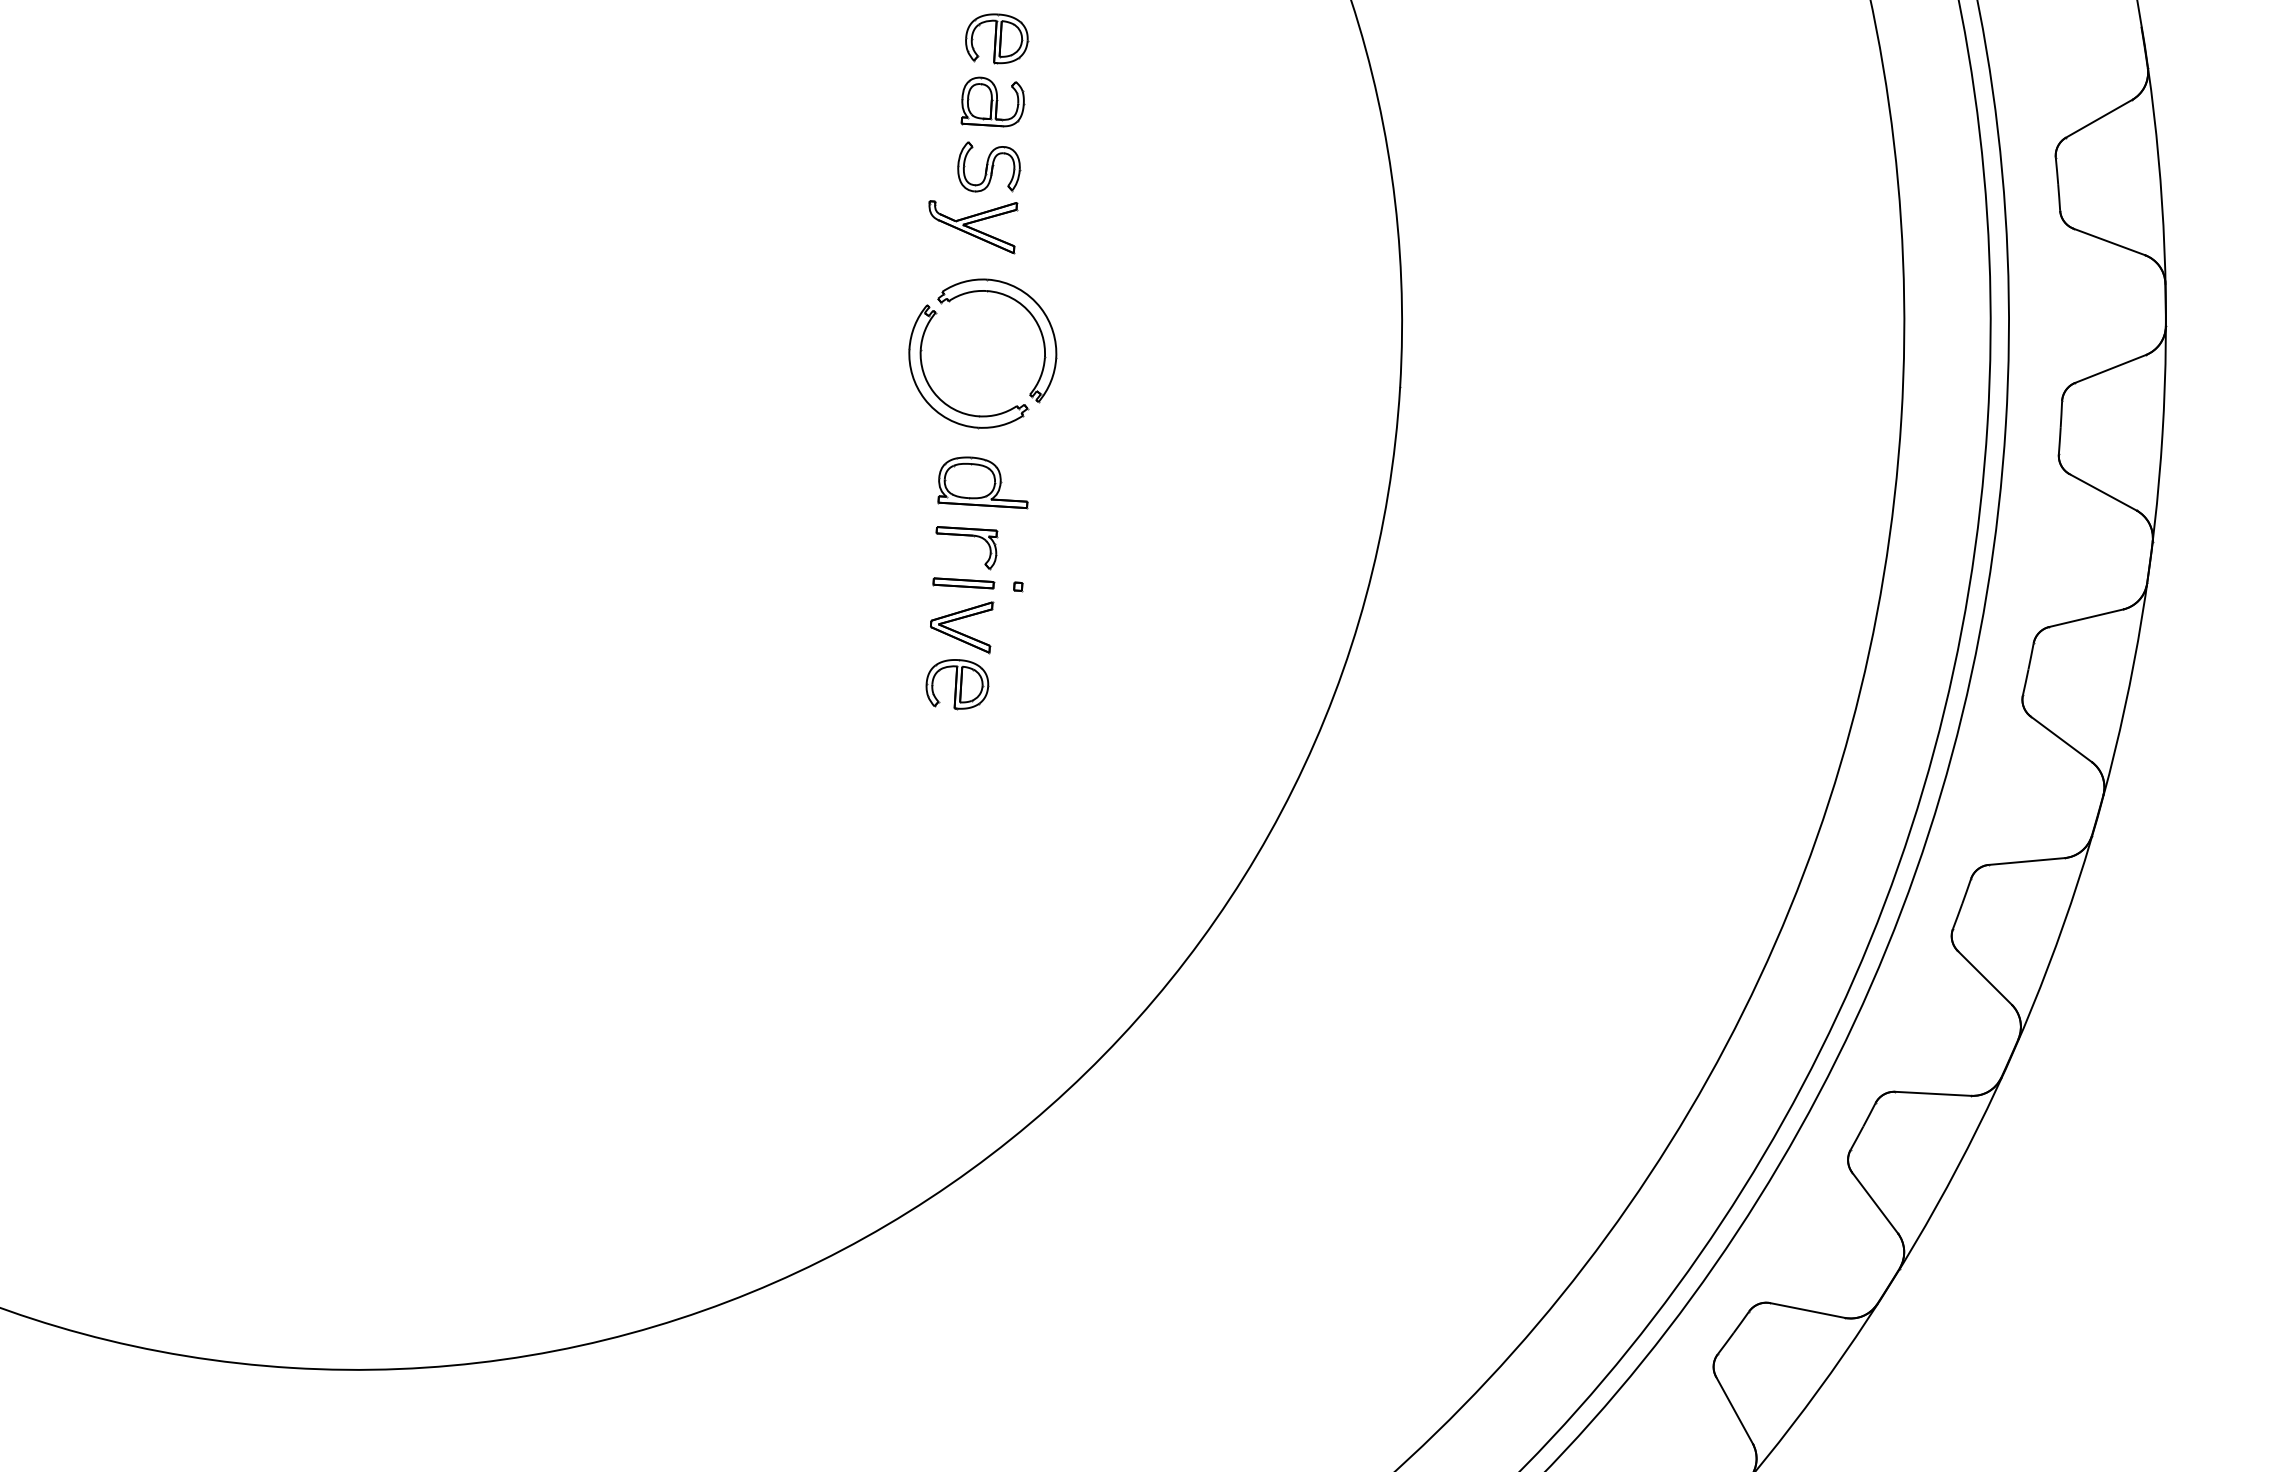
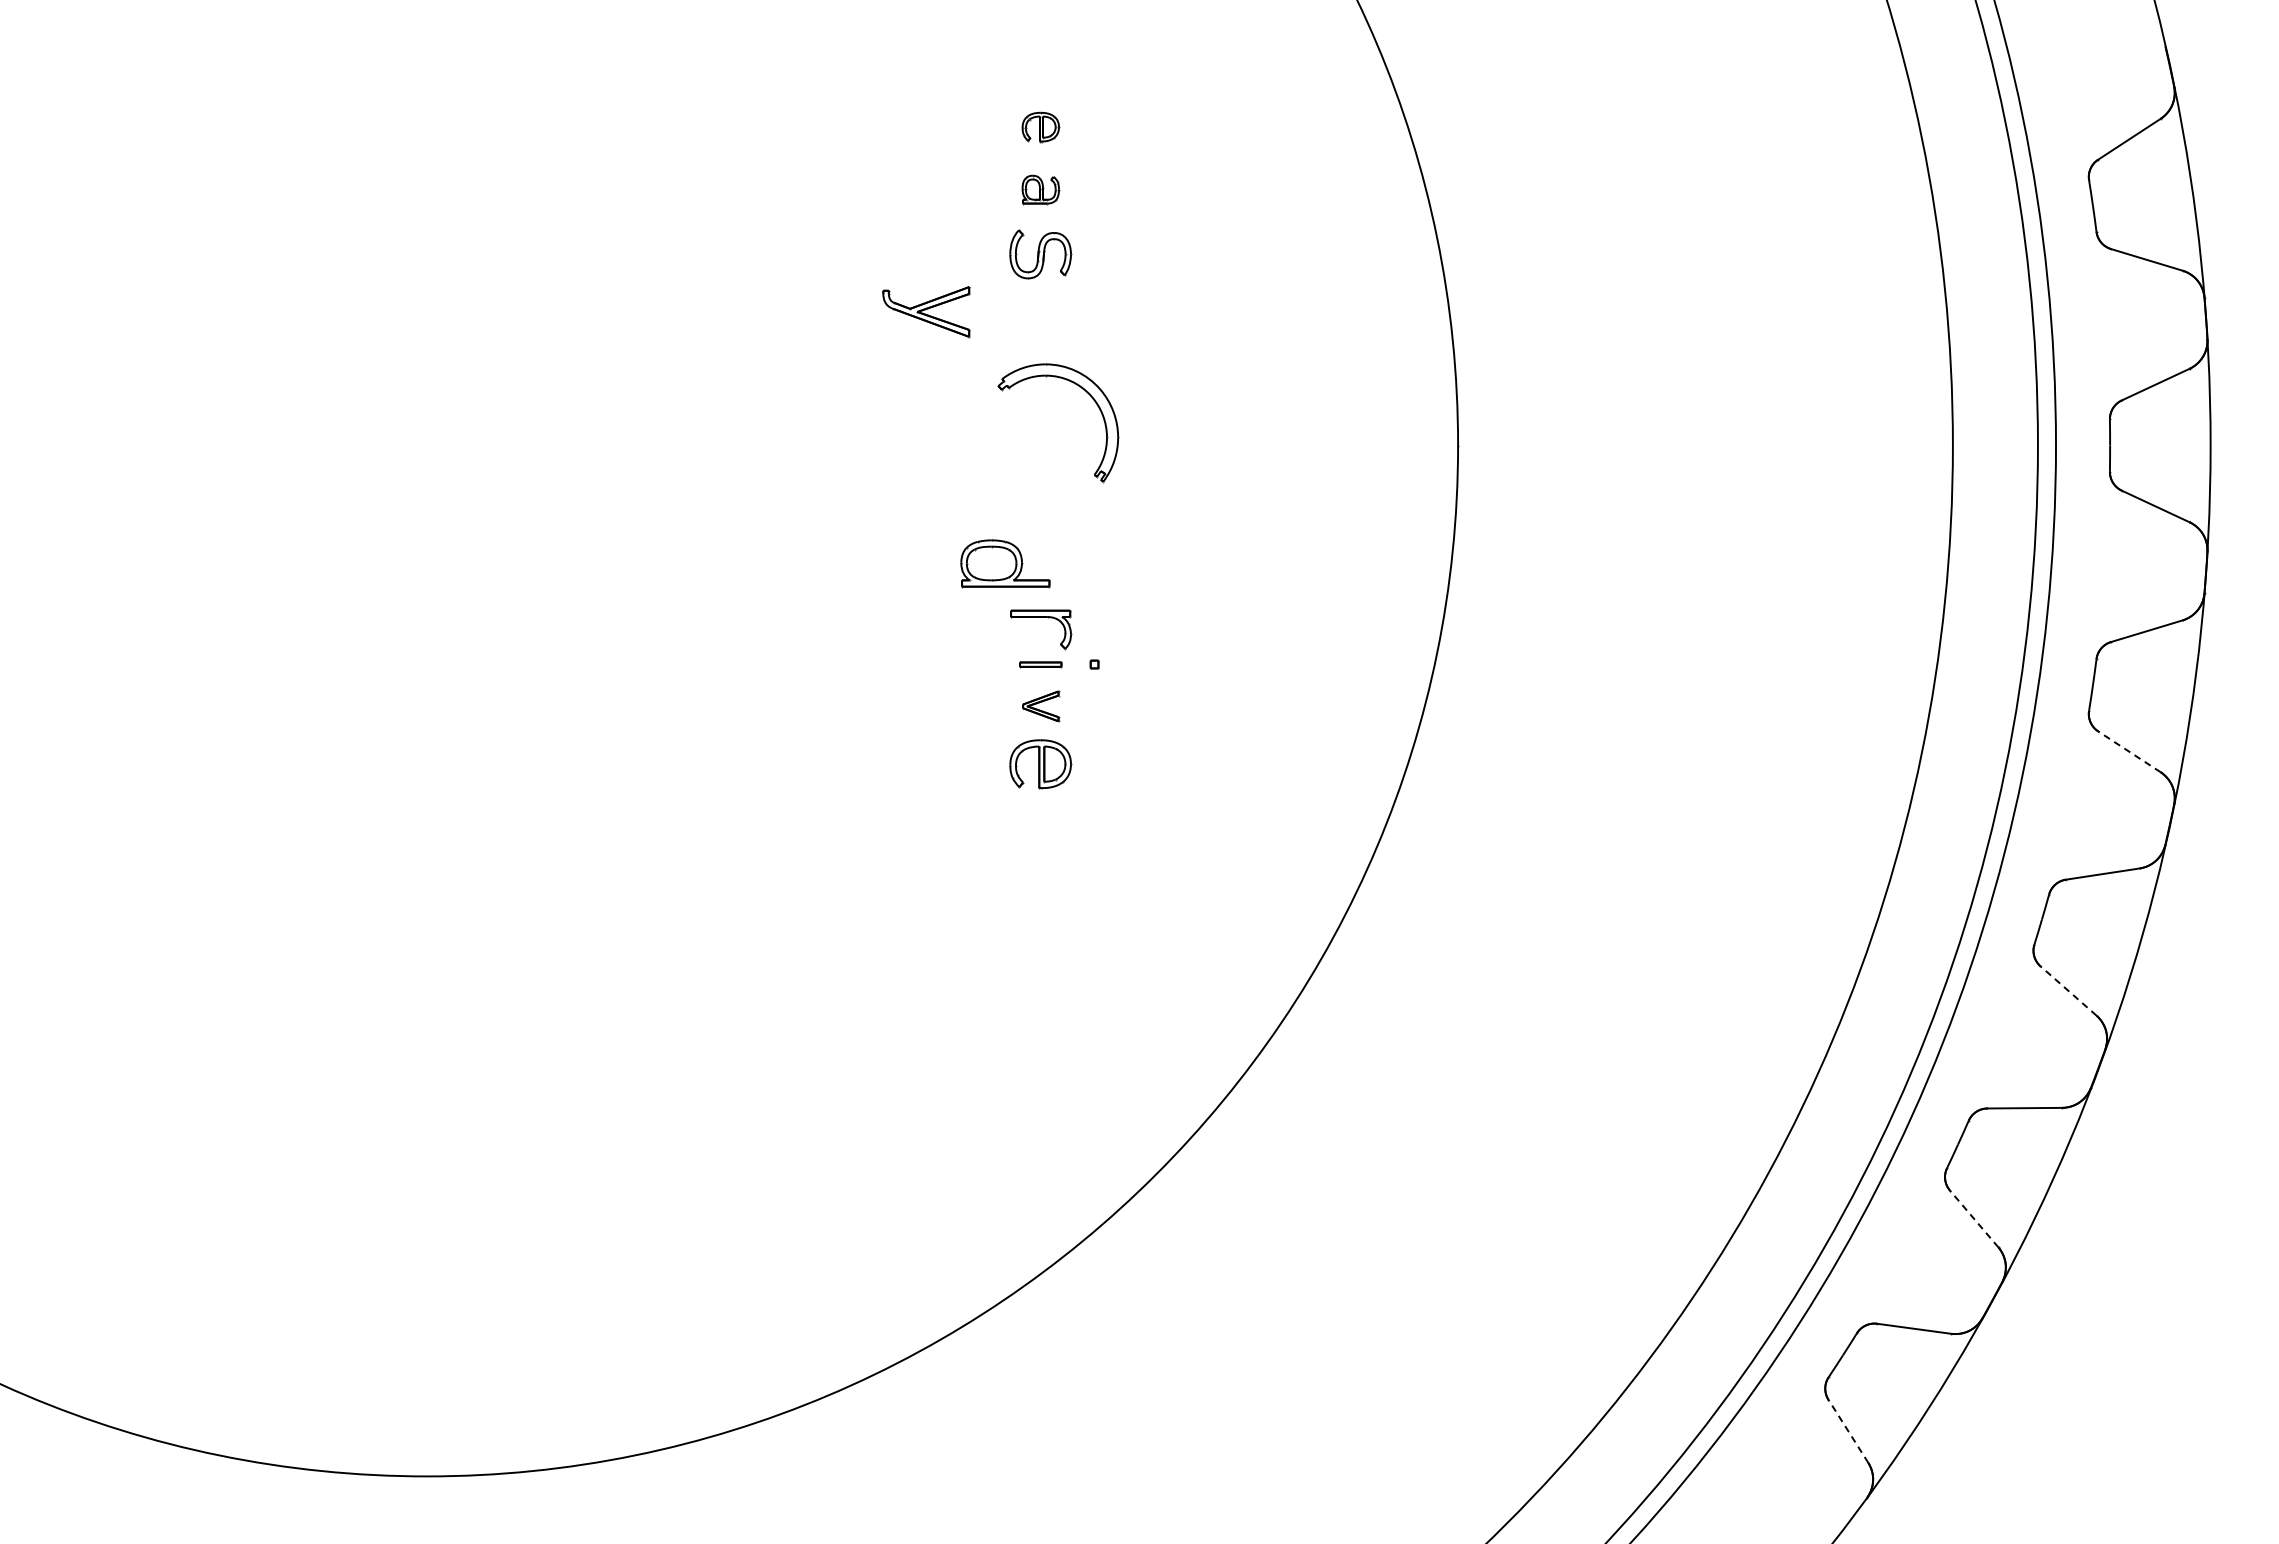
part: (996, 39) -> (1040, 127), size x0.6
part: (992, 102) -> (1040, 189), size x0.6
part: (972, 225) -> (926, 312), moved
part: (938, 395) -> (1004, 481), removed
part: (983, 481) -> (1005, 563), moved
part: (963, 583) -> (1040, 664), size x0.7
part: (960, 625) -> (1040, 706), size x0.6
line: (2061, 738) -> (2129, 751), solid -> dashed
line: (1984, 977) -> (2068, 990), solid -> dashed
line: (1874, 1202) -> (1973, 1218), solid -> dashed
line: (1734, 1409) -> (1848, 1430), solid -> dashed

